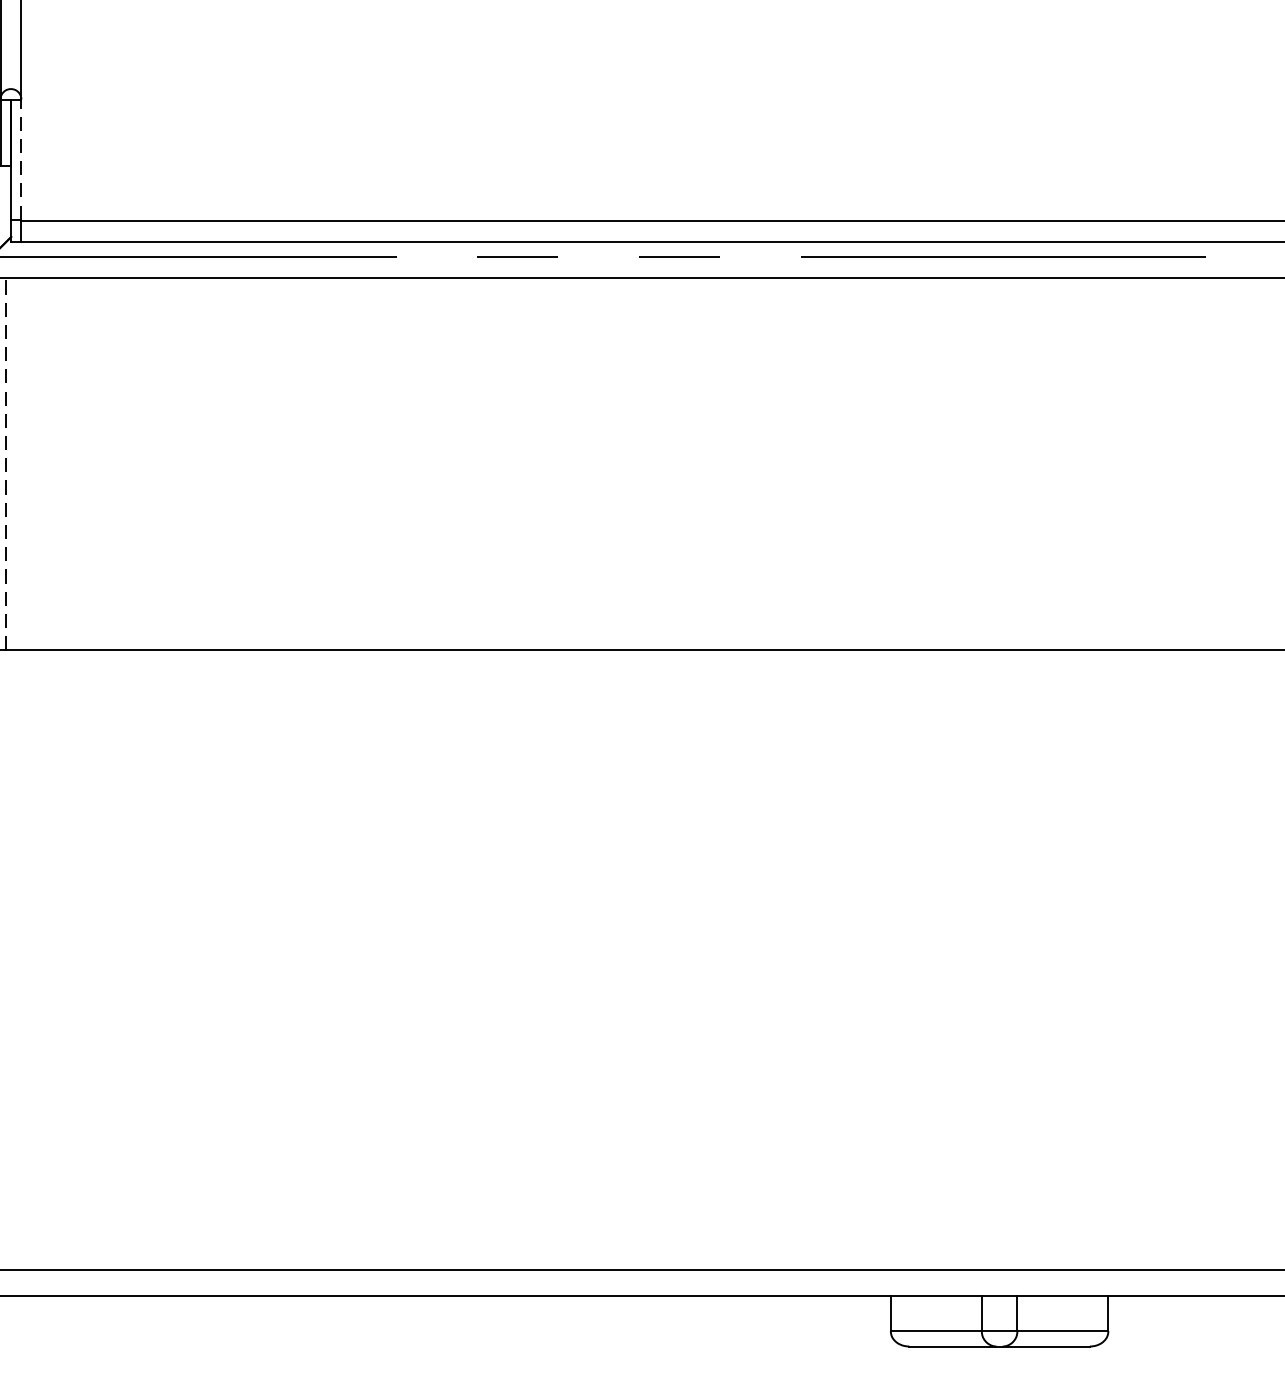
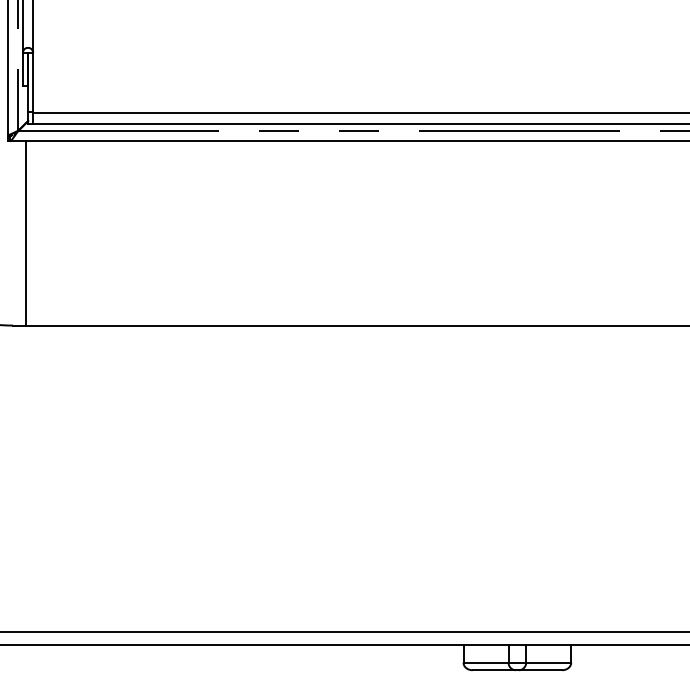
line: (21, 159) -> (33, 82), dashed -> solid
line: (5, 462) -> (25, 232), dashed -> solid

